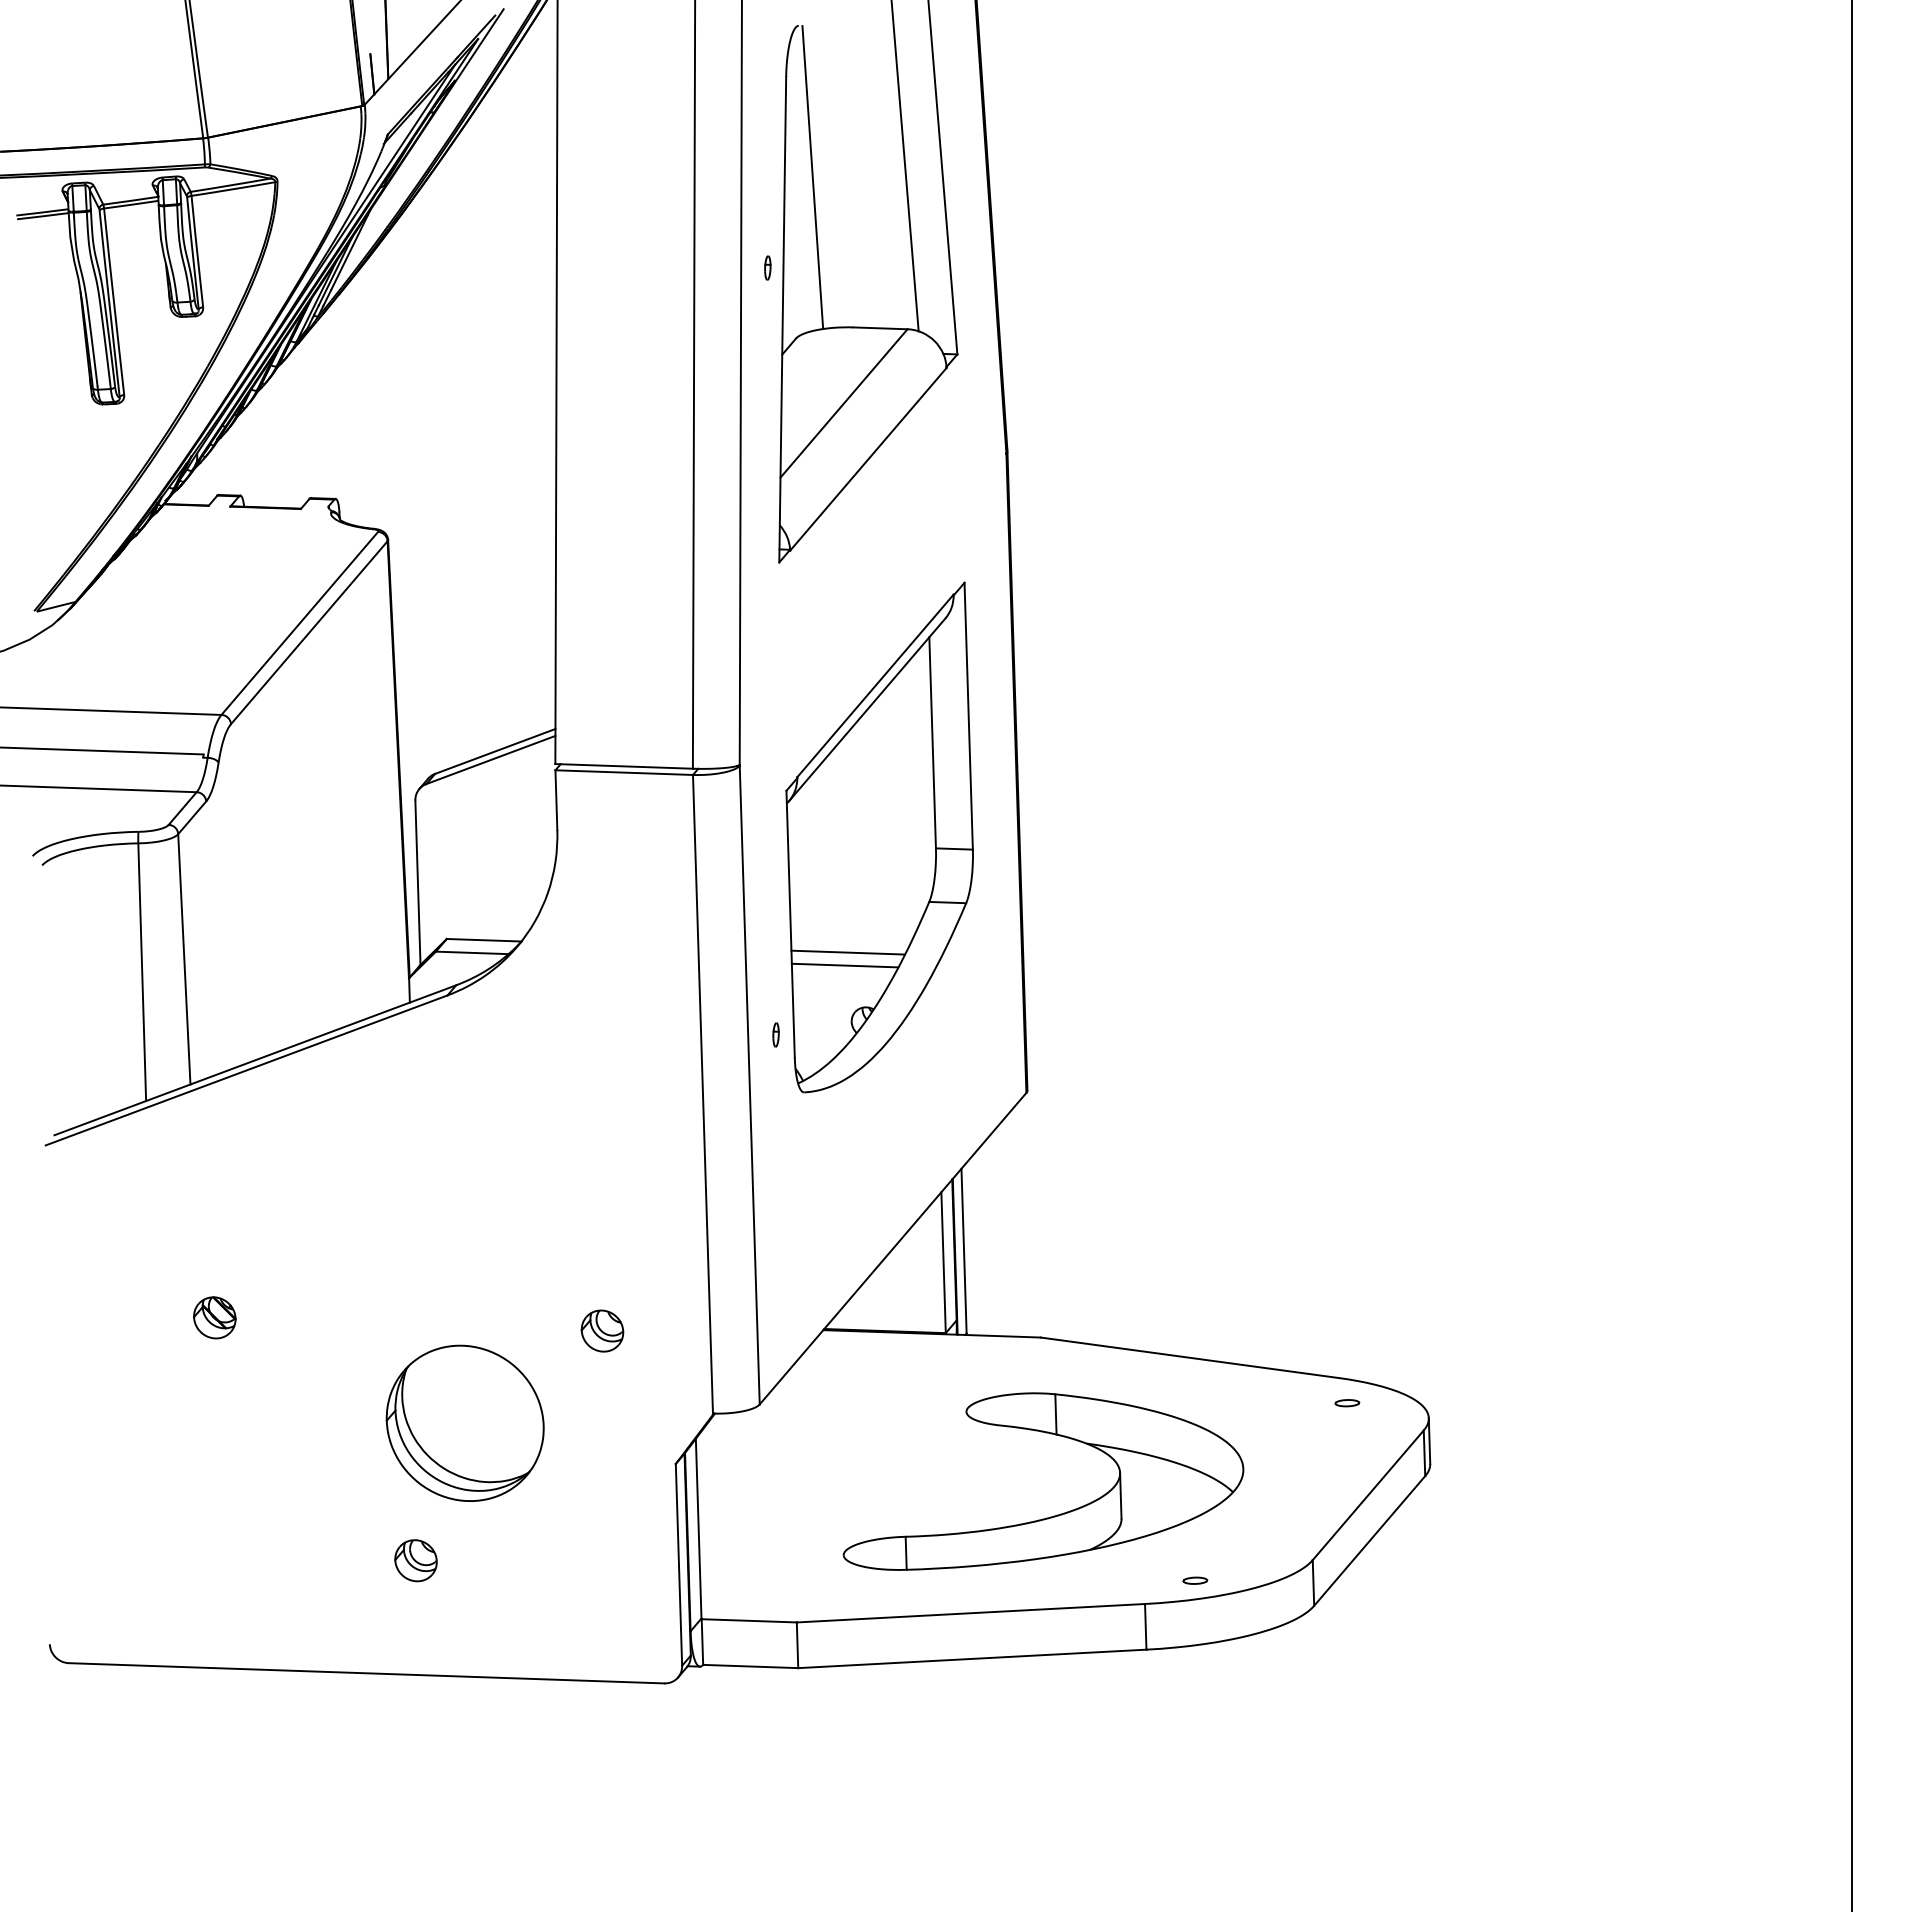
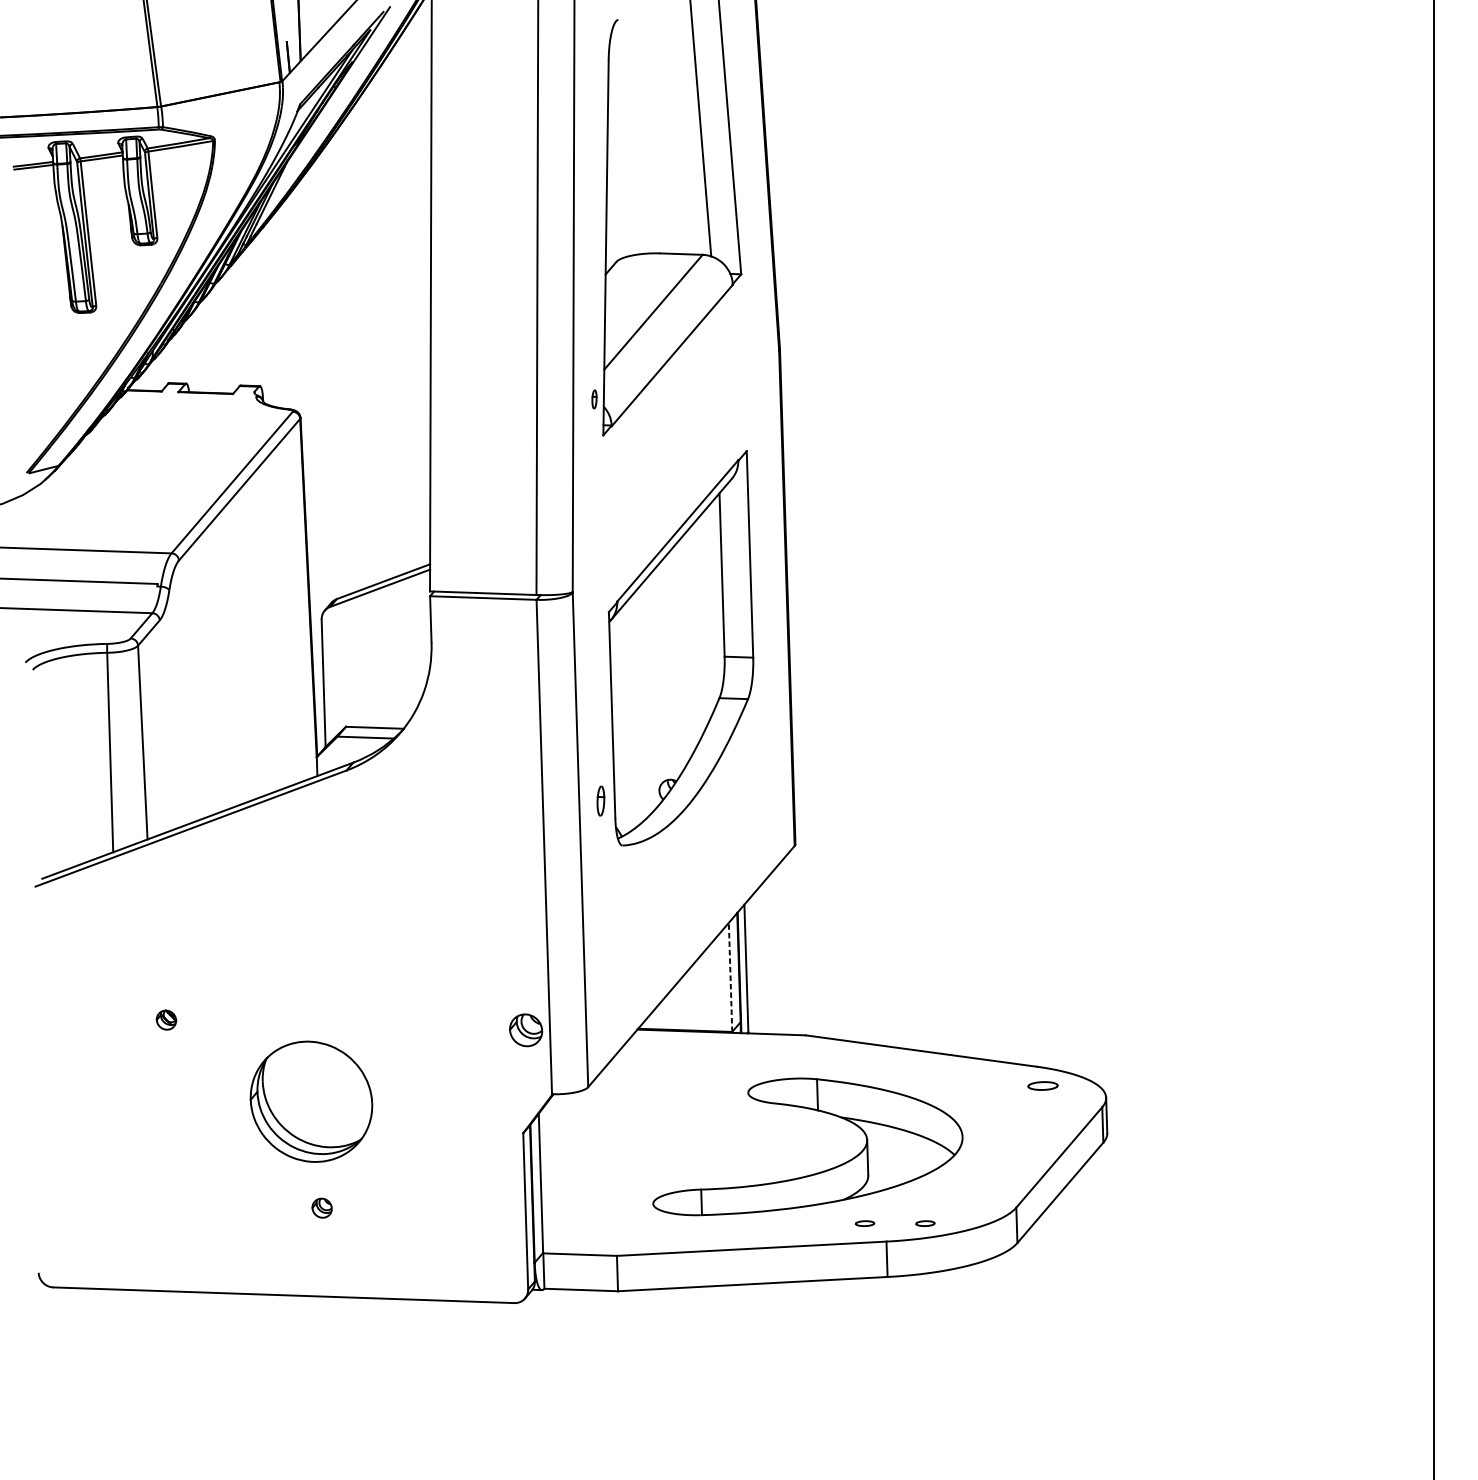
line: (812, 177) -> (629, 137), removed
part: (767, 267) -> (594, 399), moved
line: (848, 952) -> (656, 737), removed
line: (844, 965) -> (653, 747), removed
part: (775, 1034) -> (600, 800), size x1.6
line: (943, 1262) -> (730, 977), solid -> dashed
part: (214, 1317) -> (166, 1019), size x0.6
part: (602, 1330) -> (526, 1029), moved
part: (1347, 1403) -> (1043, 1086), size x1.6
part: (464, 1422) -> (310, 1101), moved
part: (415, 1560) -> (321, 1207), size x0.6
part: (1117, 1580) -> (865, 1223), added

